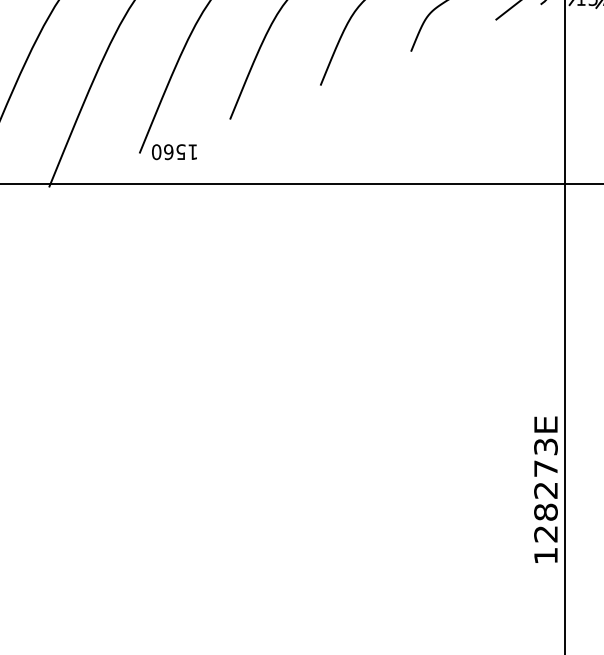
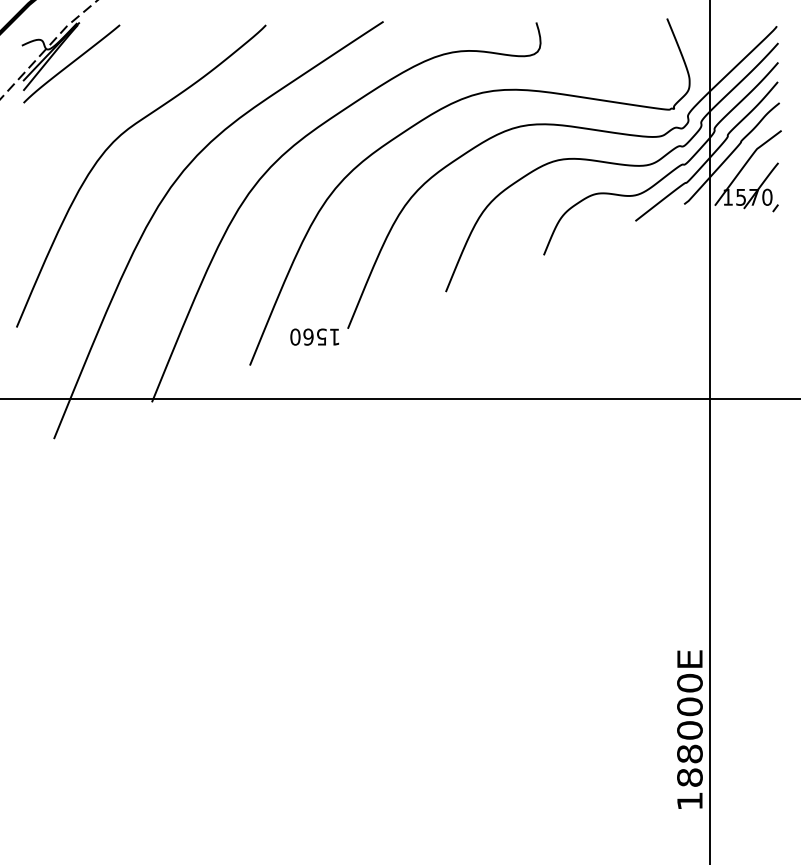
text: (174, 151) -> (314, 336), moved
text: (545, 490) -> (689, 730), 128273E -> 188000E

